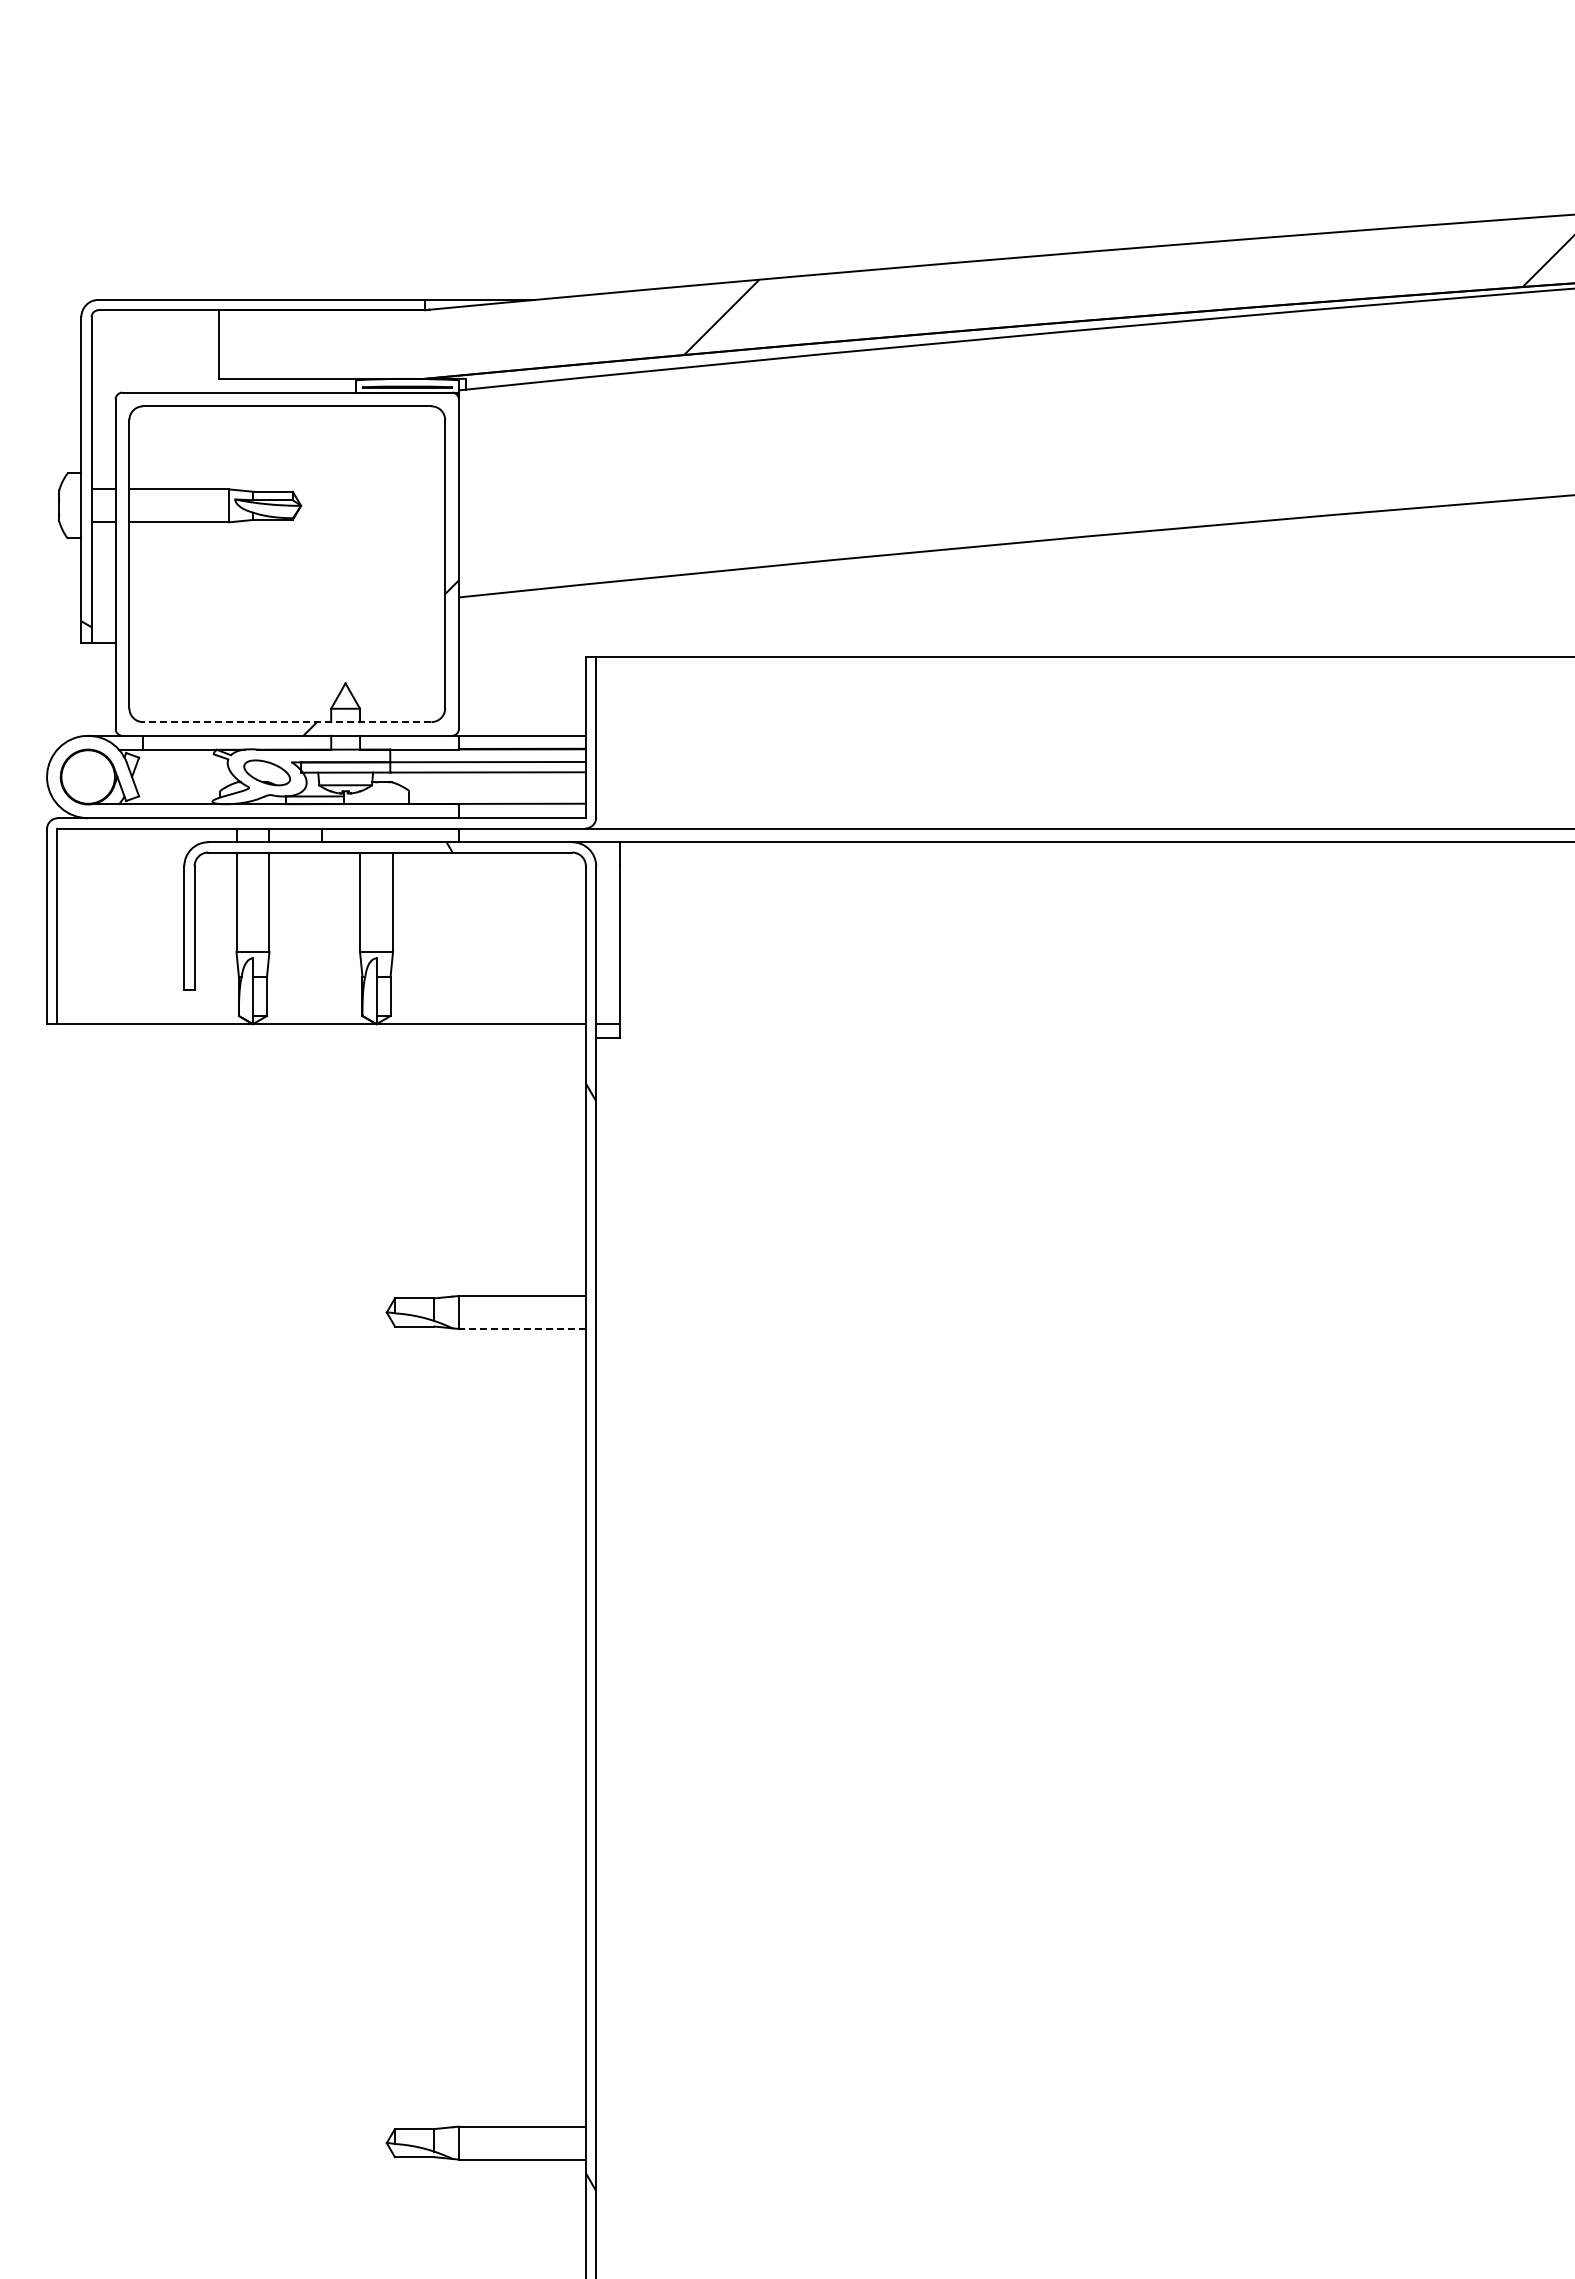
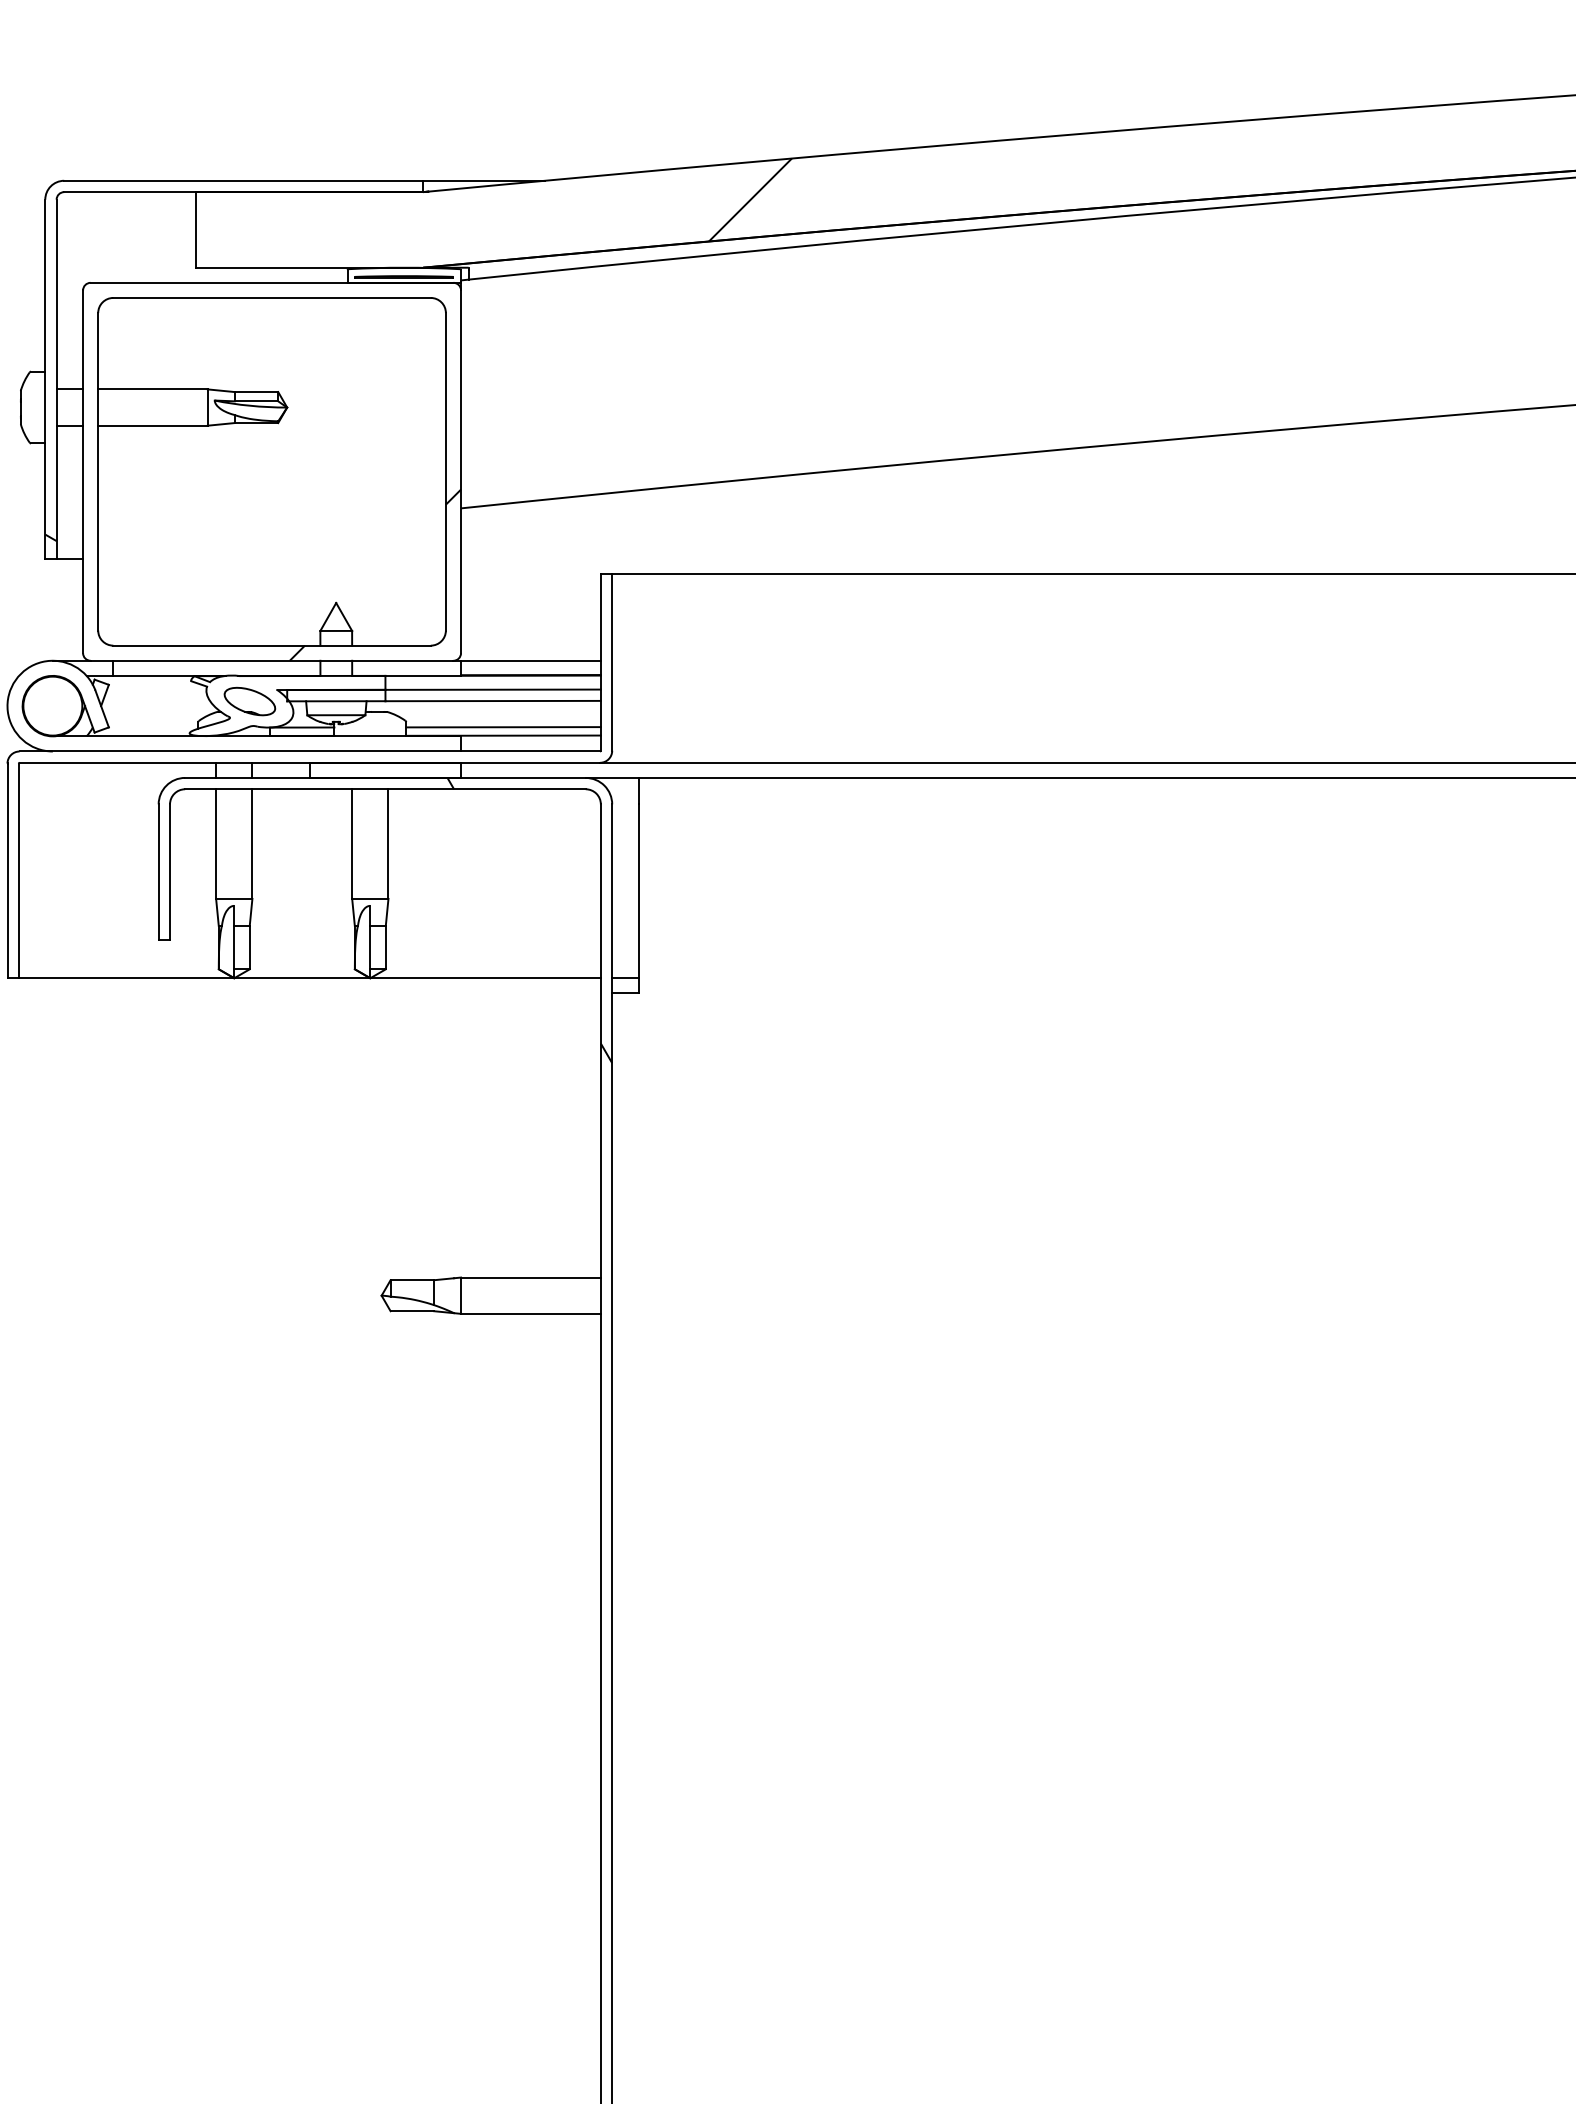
line: (286, 722) -> (271, 646), dashed -> solid
line: (497, 796) -> (503, 727), added
line: (521, 1328) -> (529, 1313), dashed -> solid

